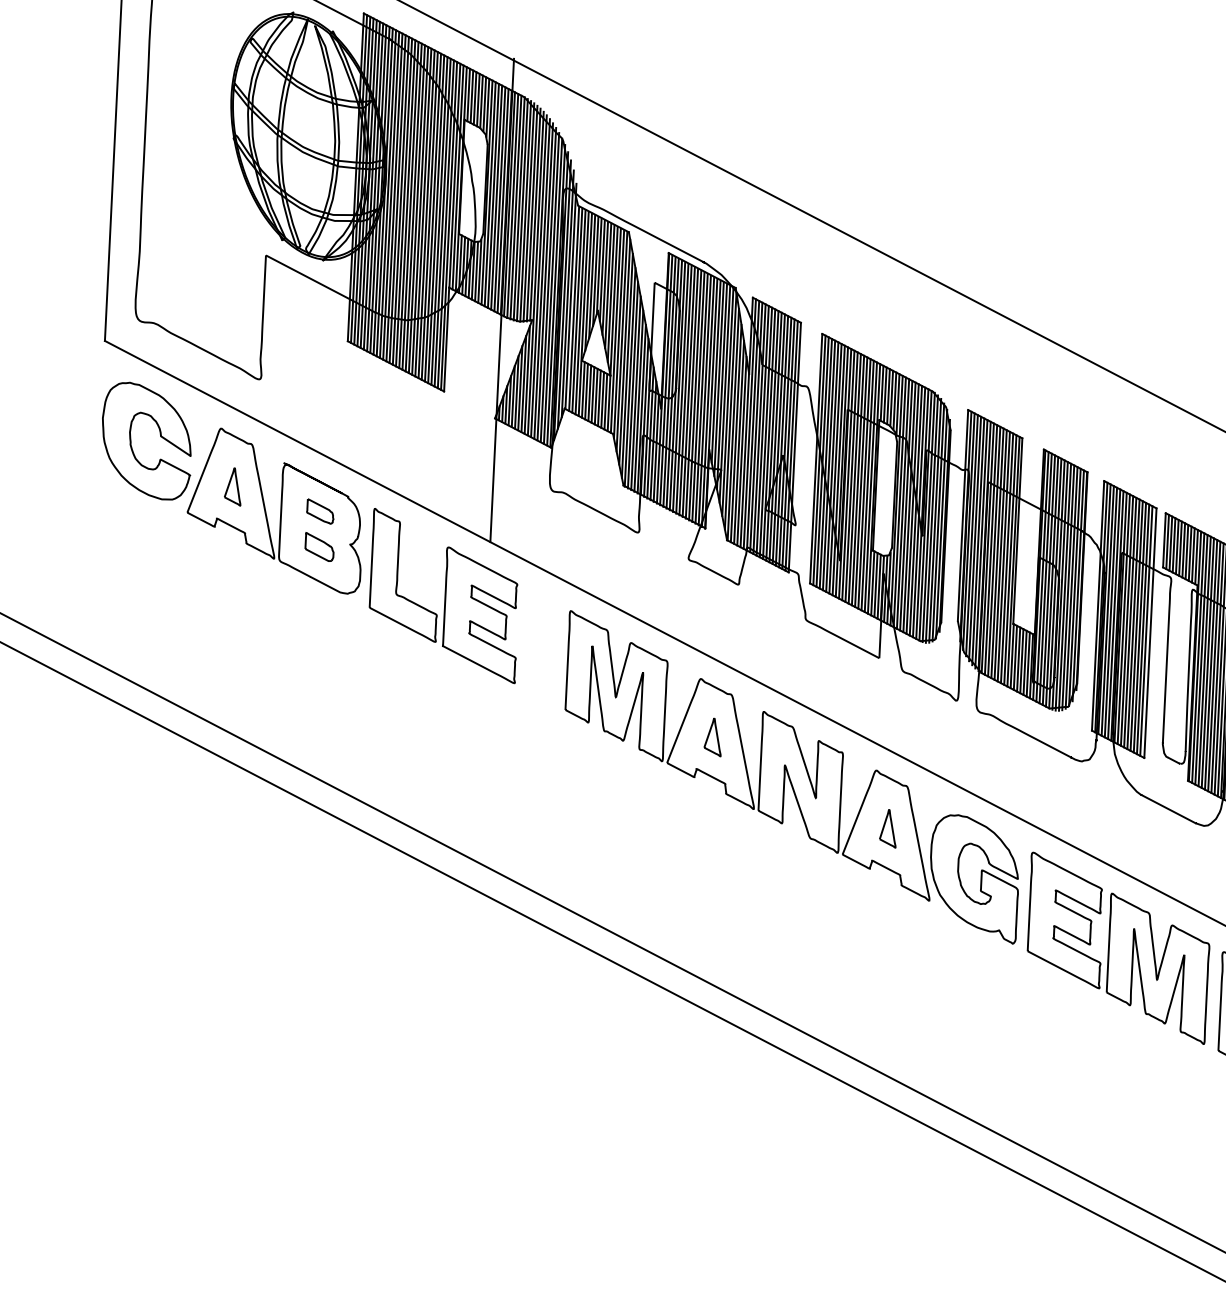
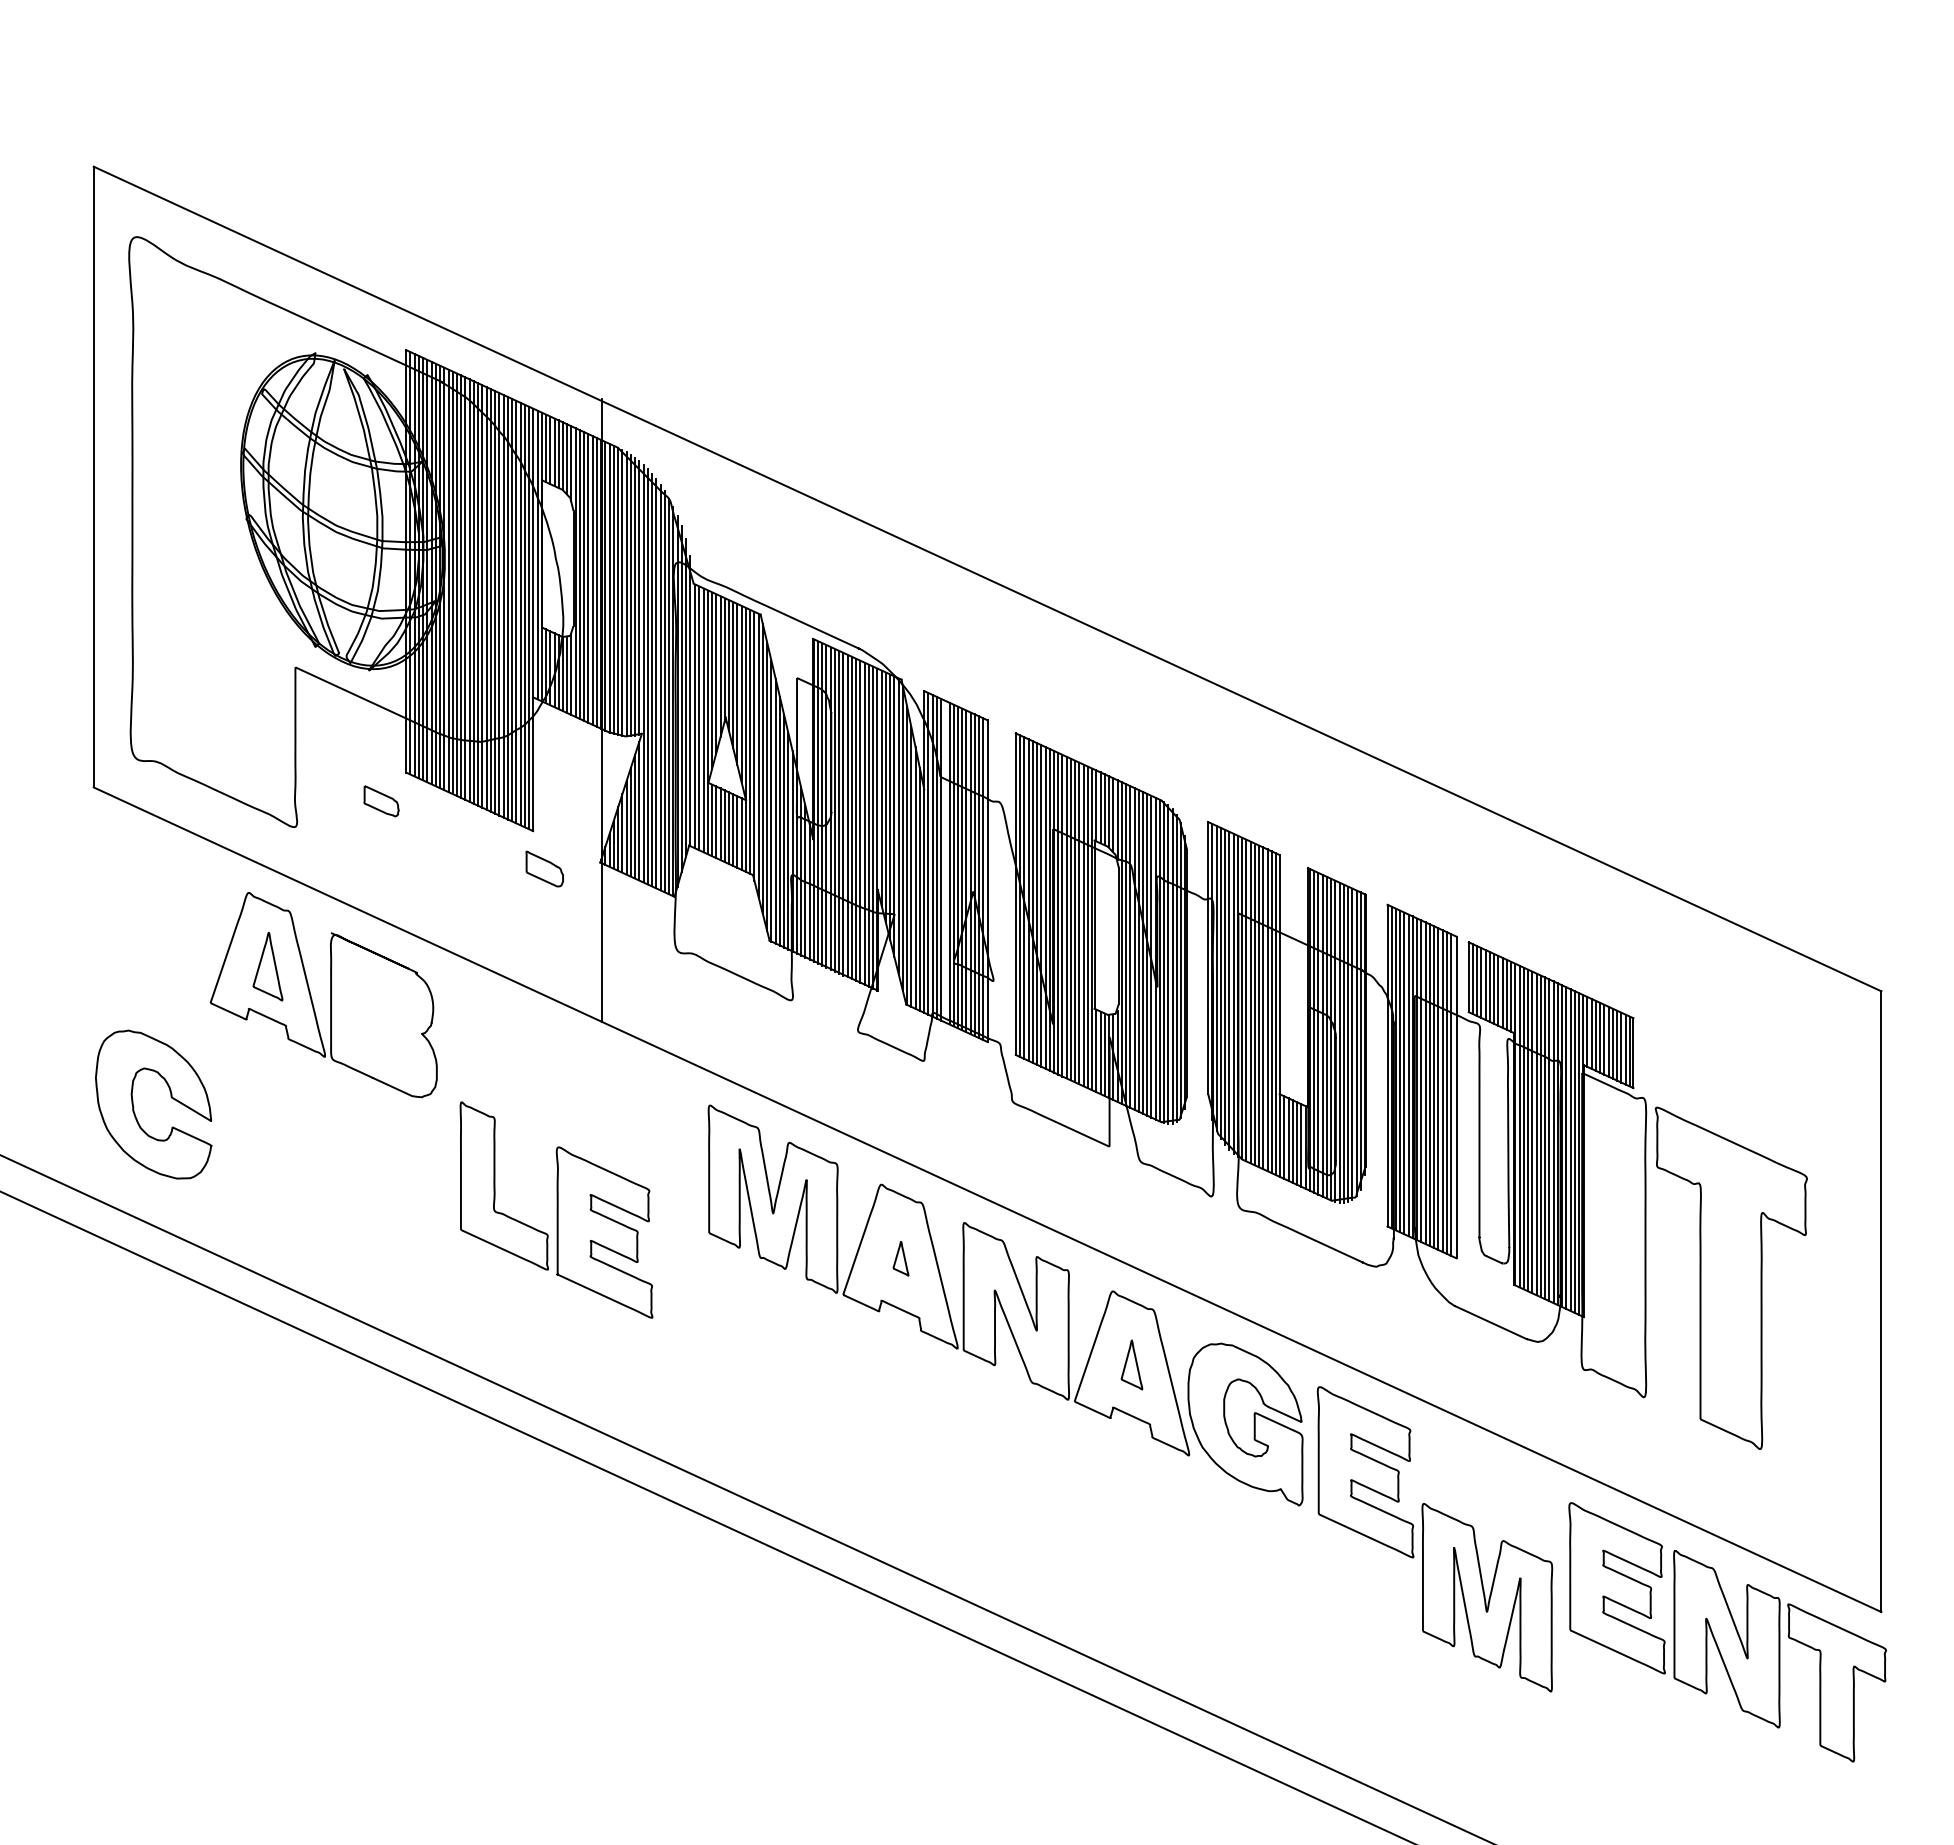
line: (762, 430) -> (945, 861), removed
part: (159, 436) -> (170, 1097), moved
part: (232, 486) -> (267, 966), size x1.4
part: (320, 511) -> (381, 801), moved
part: (319, 546) -> (544, 868), moved
part: (444, 595) -> (556, 1209), moved
part: (712, 736) -> (900, 1258), size x0.7
part: (1158, 968) -> (1487, 1597), moved

